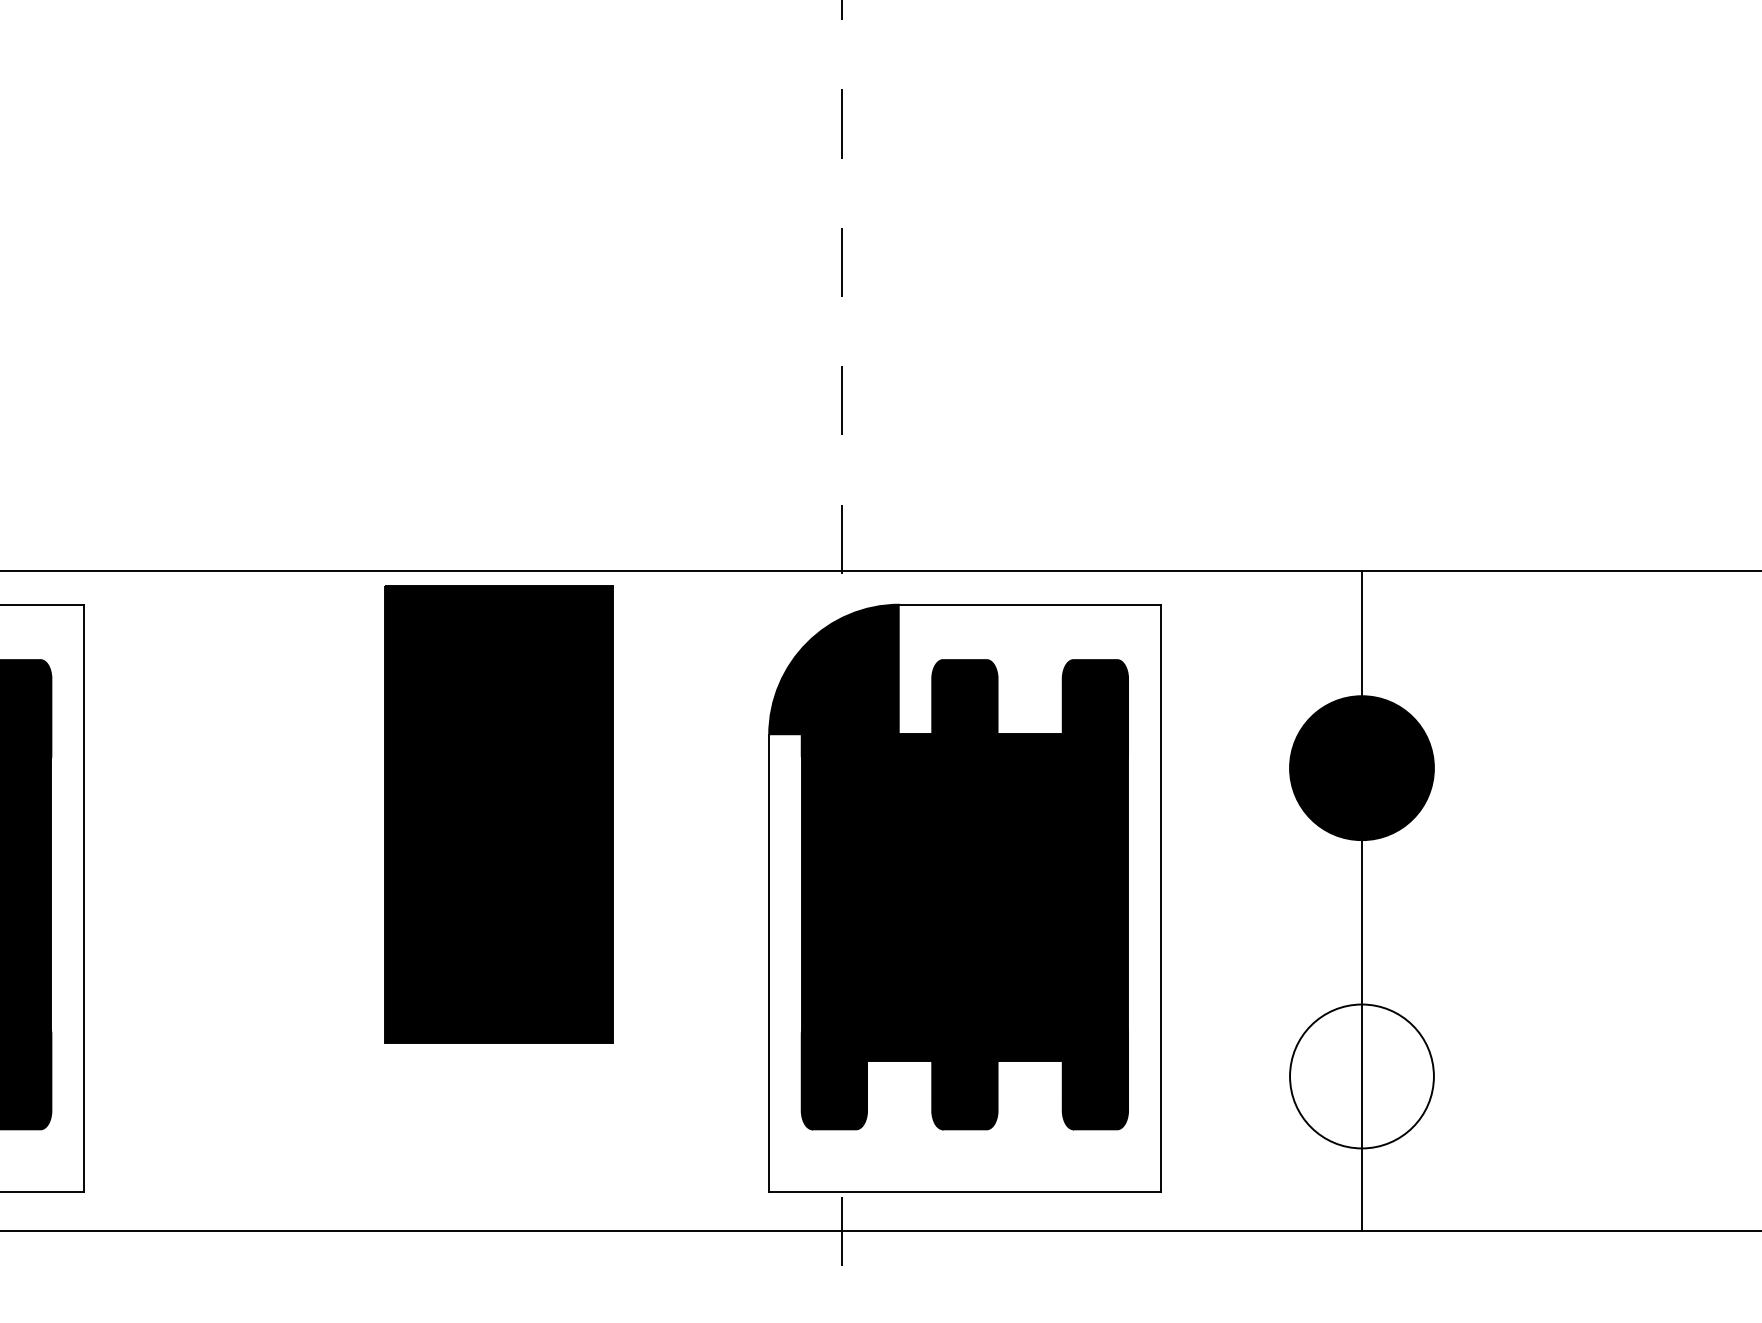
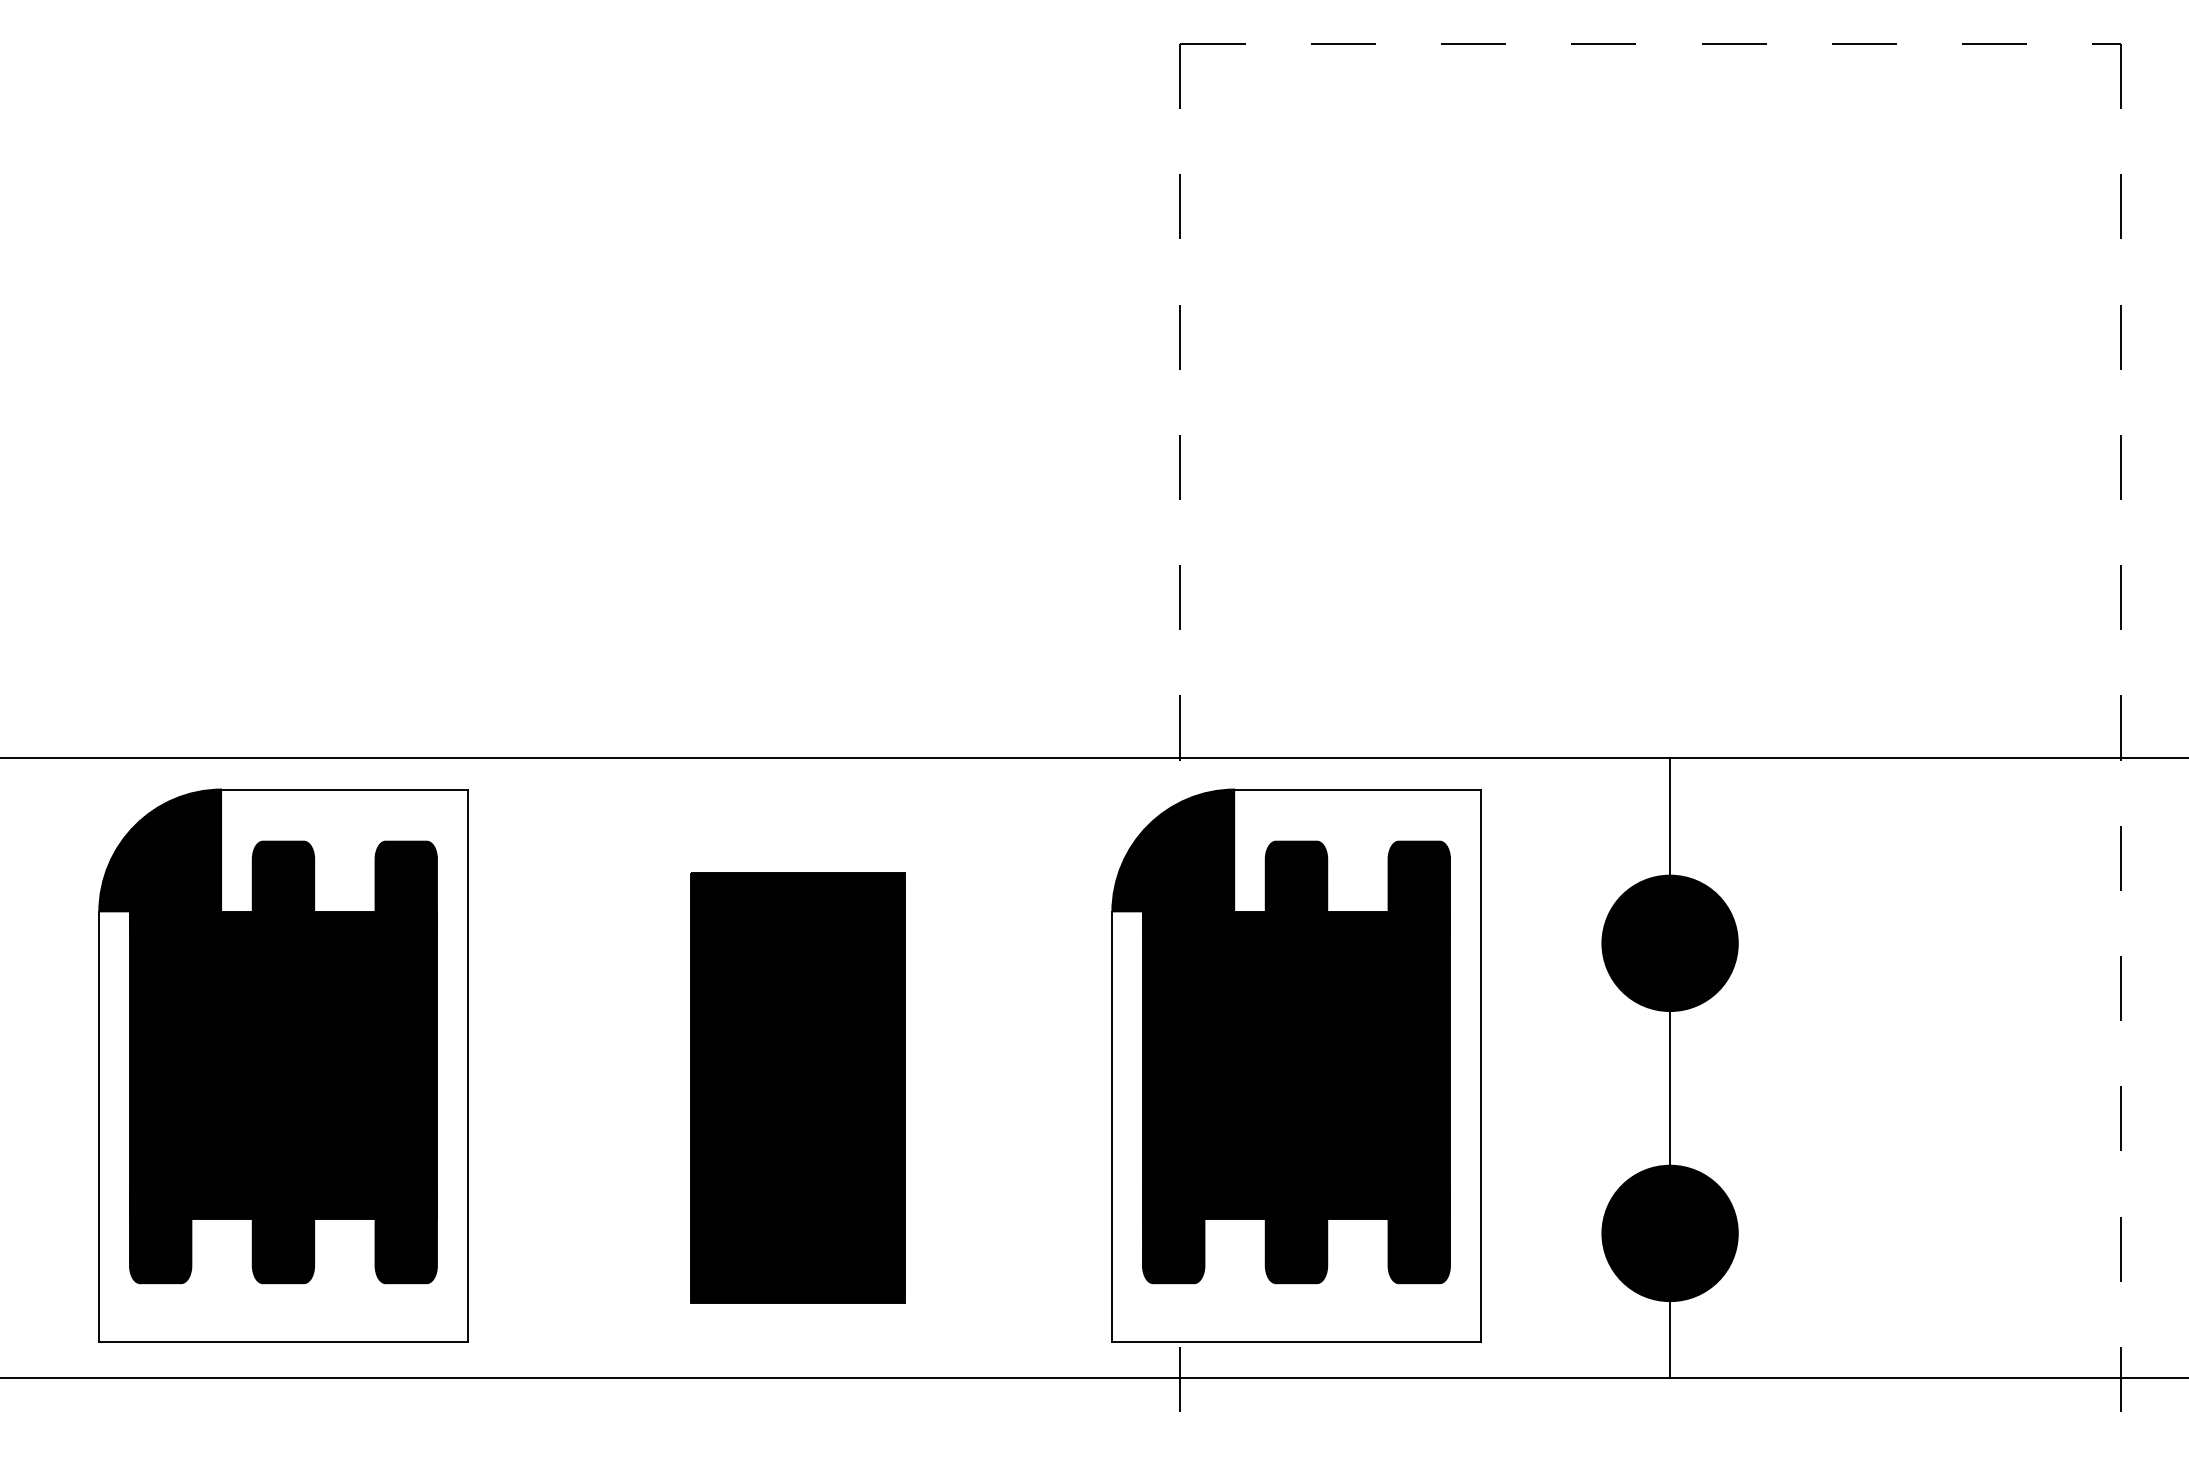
part: (498, 814) -> (797, 1087), moved
fill: (1361, 1076) -> (1669, 1233), added

